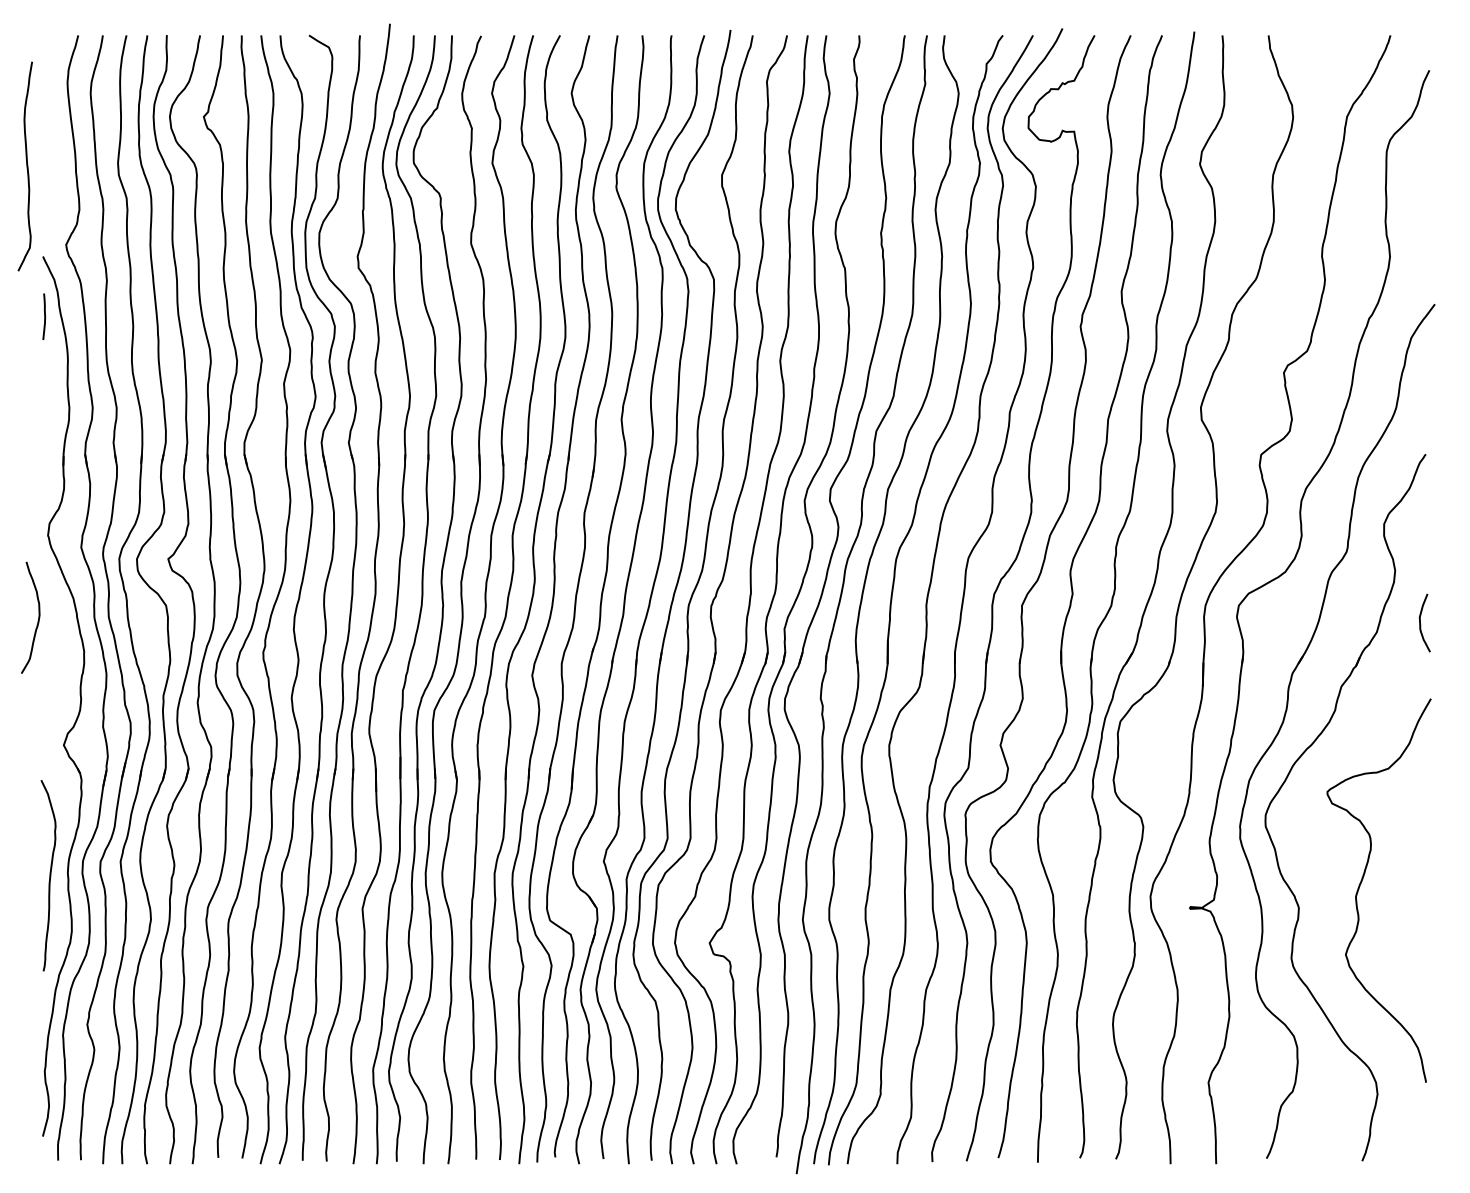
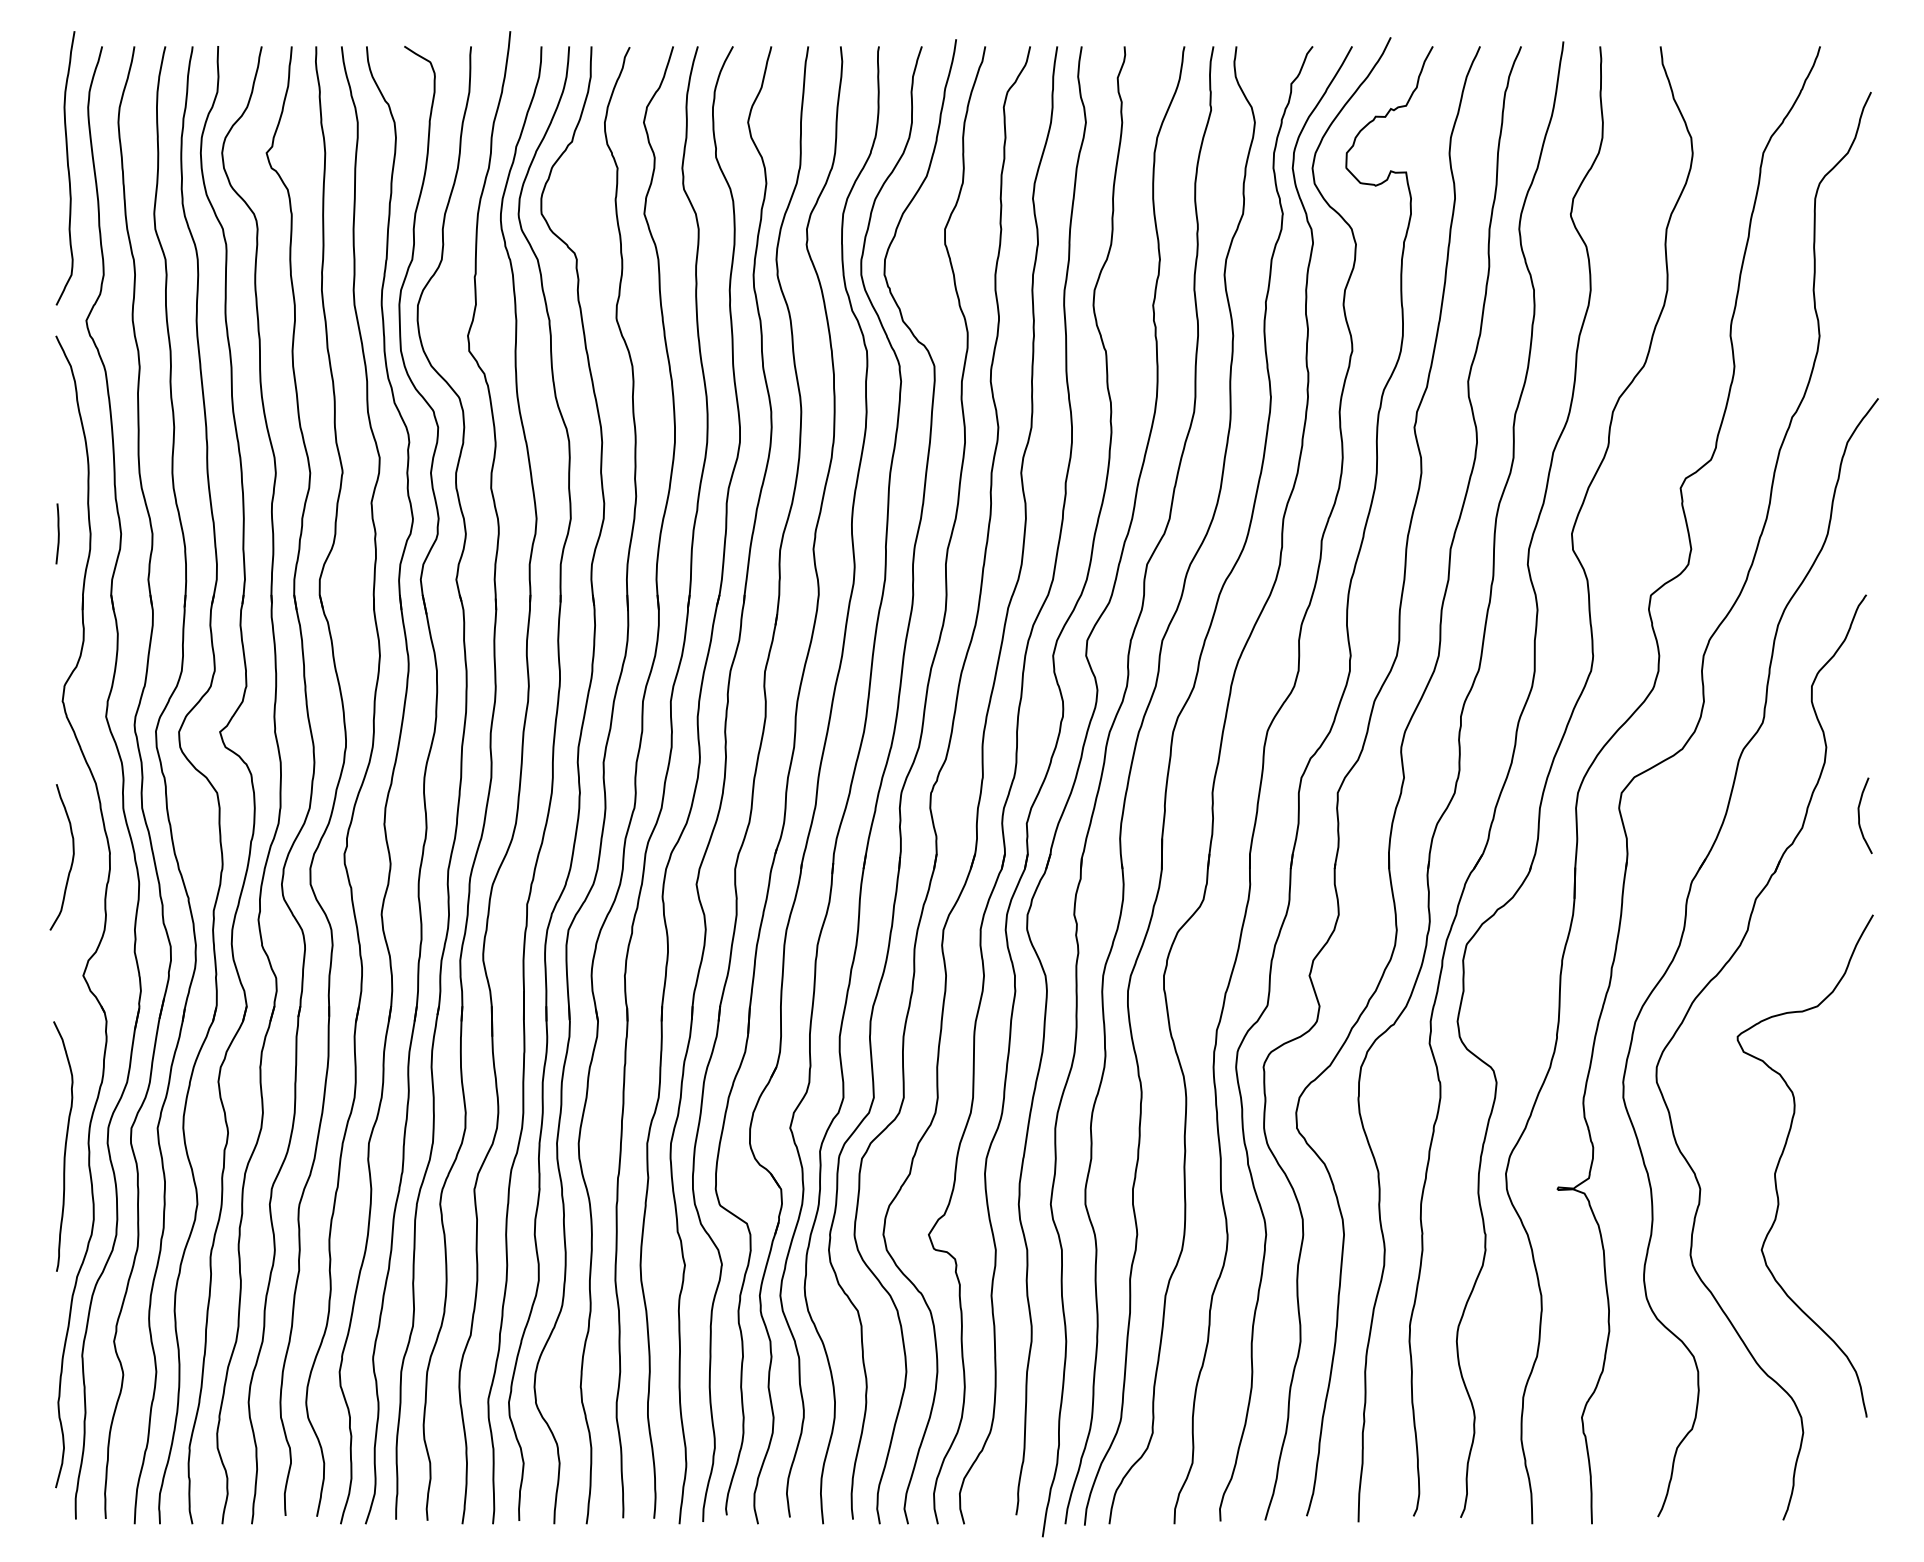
curve: (26, 166) -> (67, 168), moved
curve: (44, 316) -> (57, 533), moved
curve: (37, 620) -> (71, 860), moved

